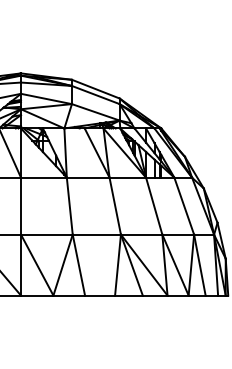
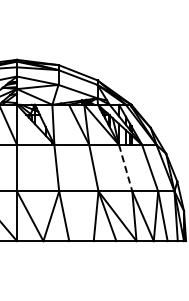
line: (153, 206) -> (125, 168), solid -> dashed

